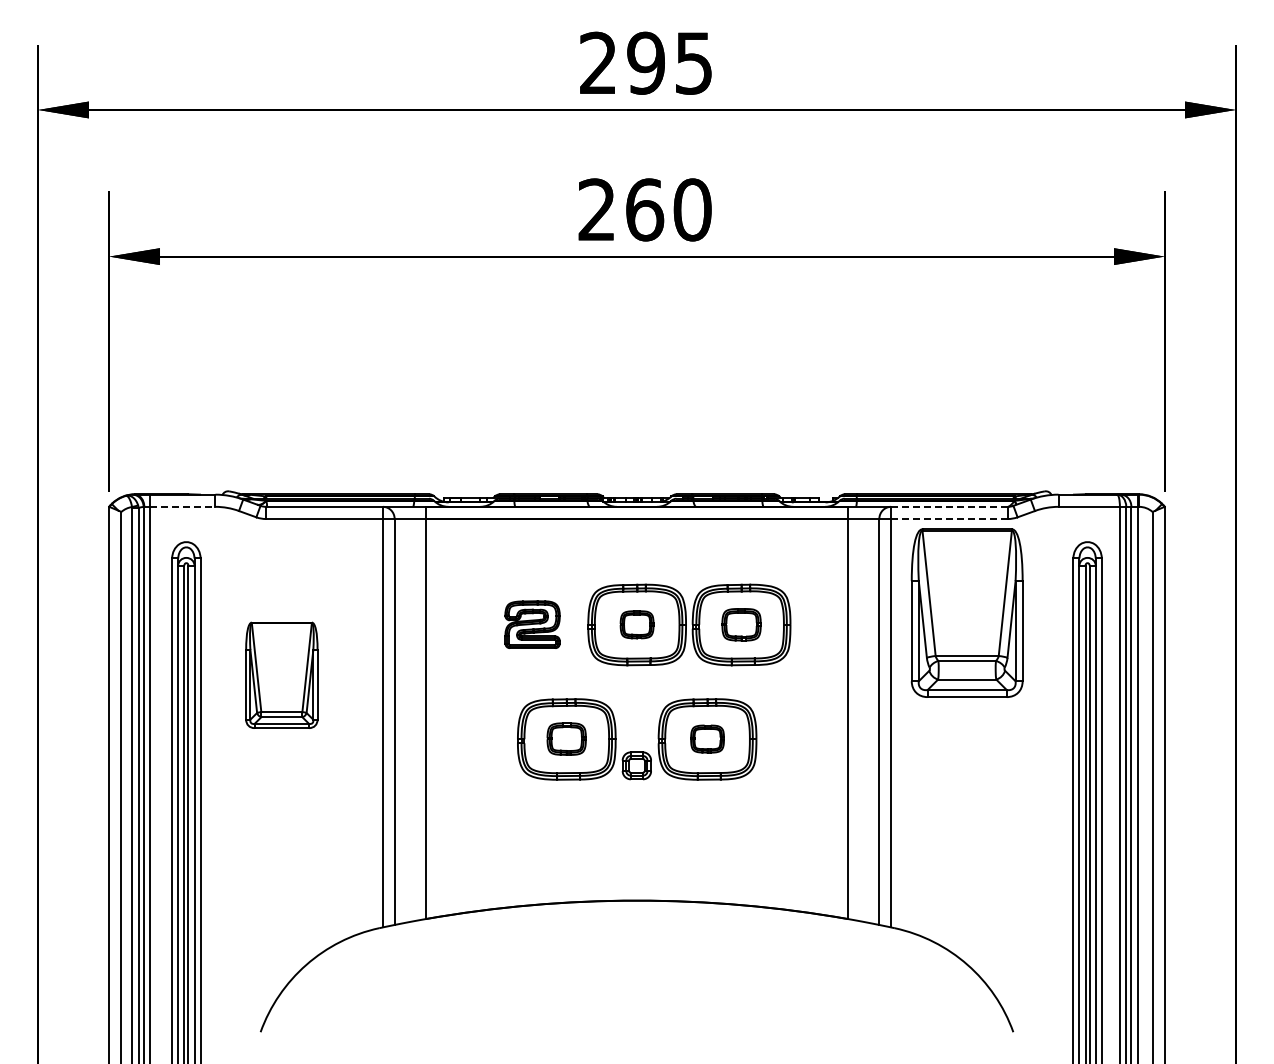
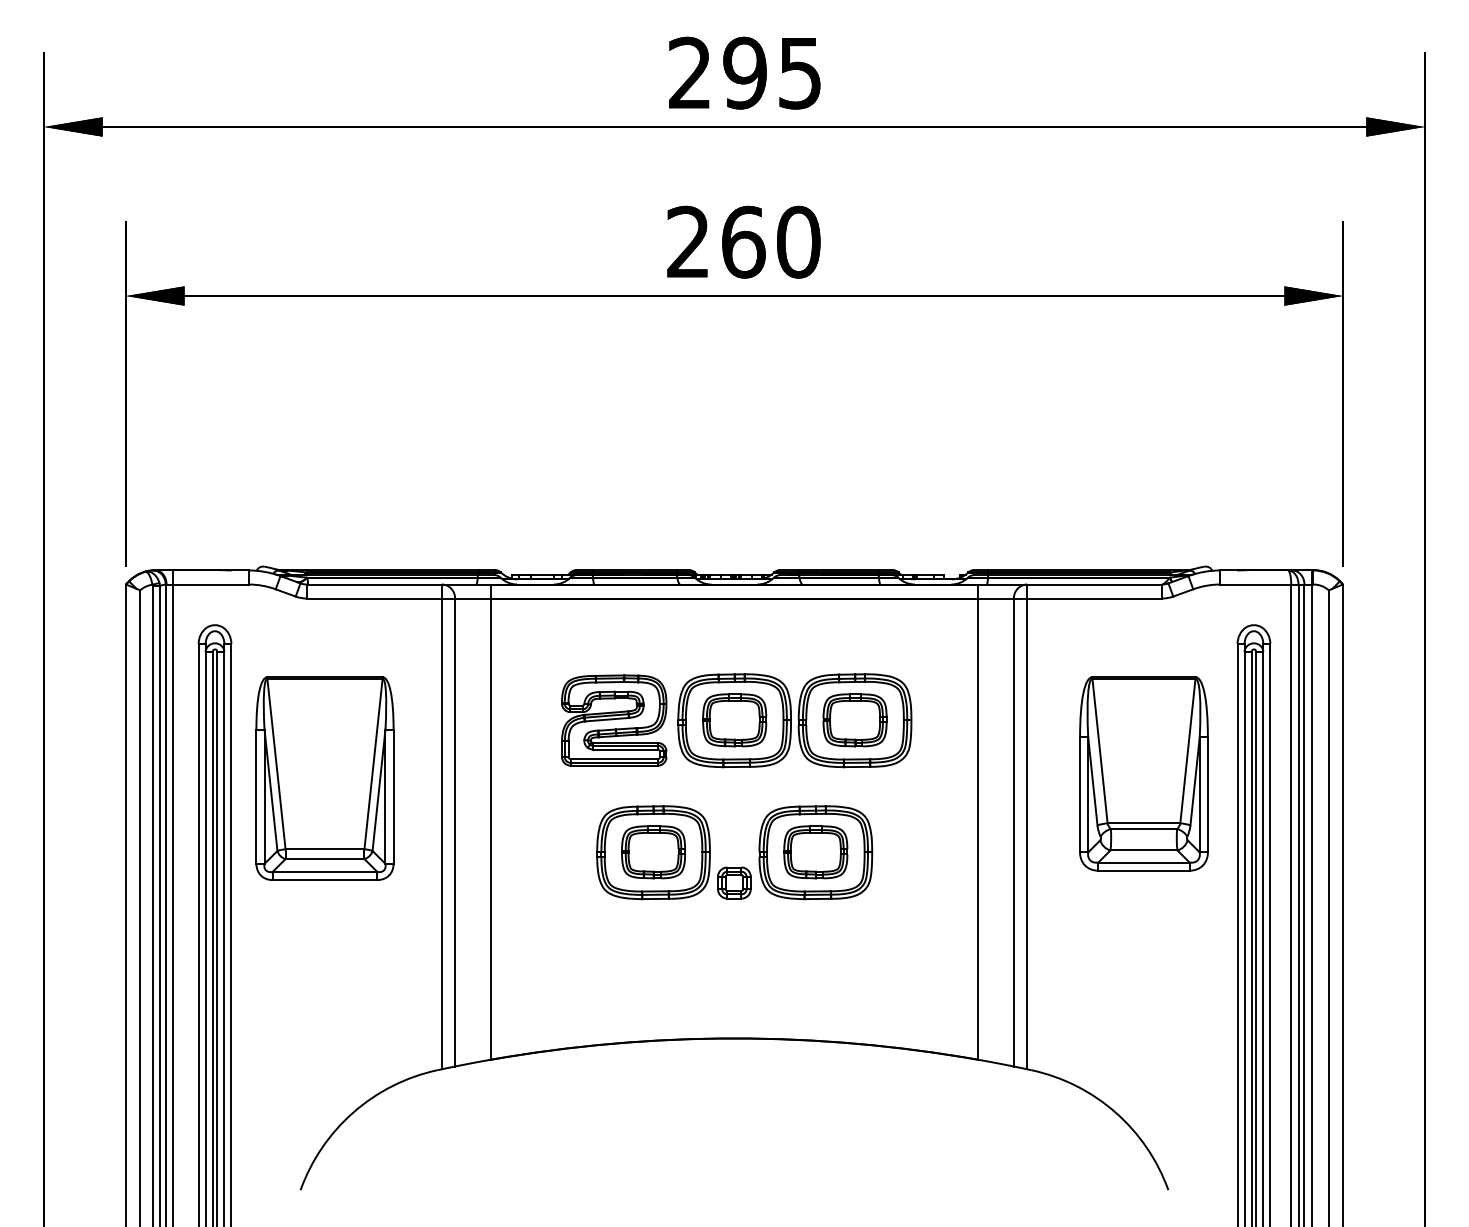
line: (182, 506) -> (210, 584), dashed -> solid
line: (948, 506) -> (1093, 584), dashed -> solid
line: (949, 519) -> (1094, 599), dashed -> solid
part: (966, 612) -> (1143, 773), moved
part: (532, 624) -> (614, 720), size x1.67
part: (636, 624) -> (733, 720), size x1.67
part: (741, 624) -> (854, 720), size x1.43
part: (281, 675) -> (324, 778), size x1.67
part: (566, 738) -> (653, 851), size x1.43
part: (707, 738) -> (815, 851), size x1.67

